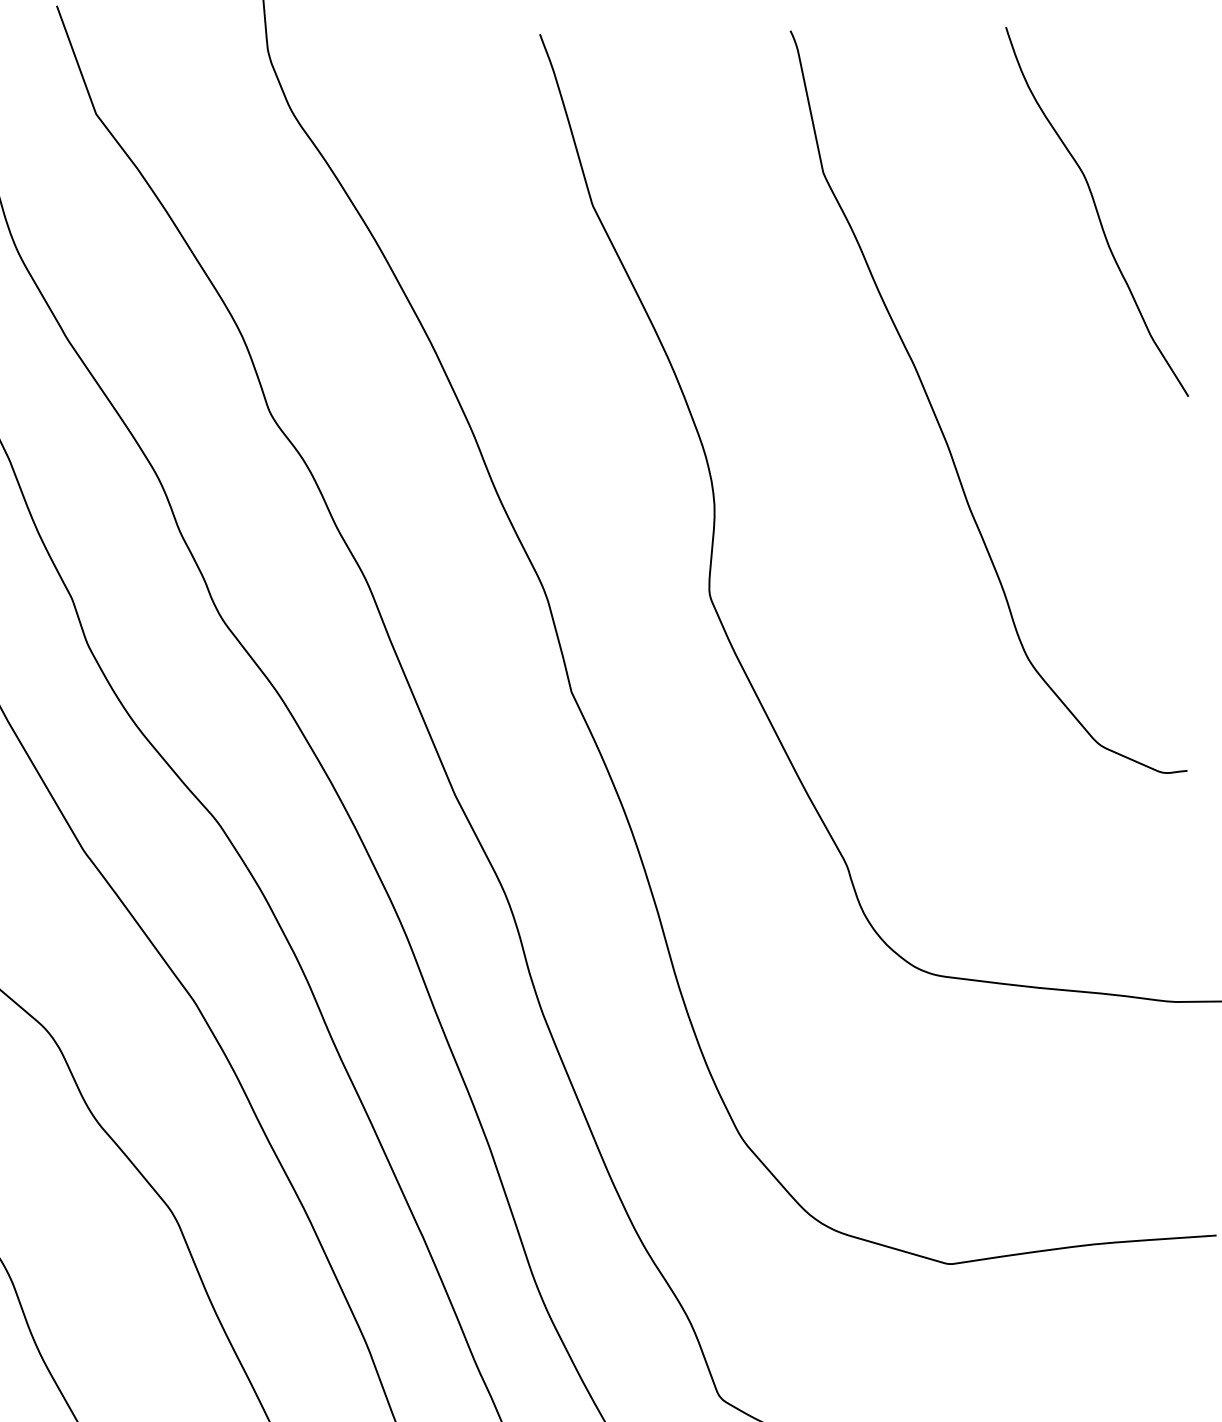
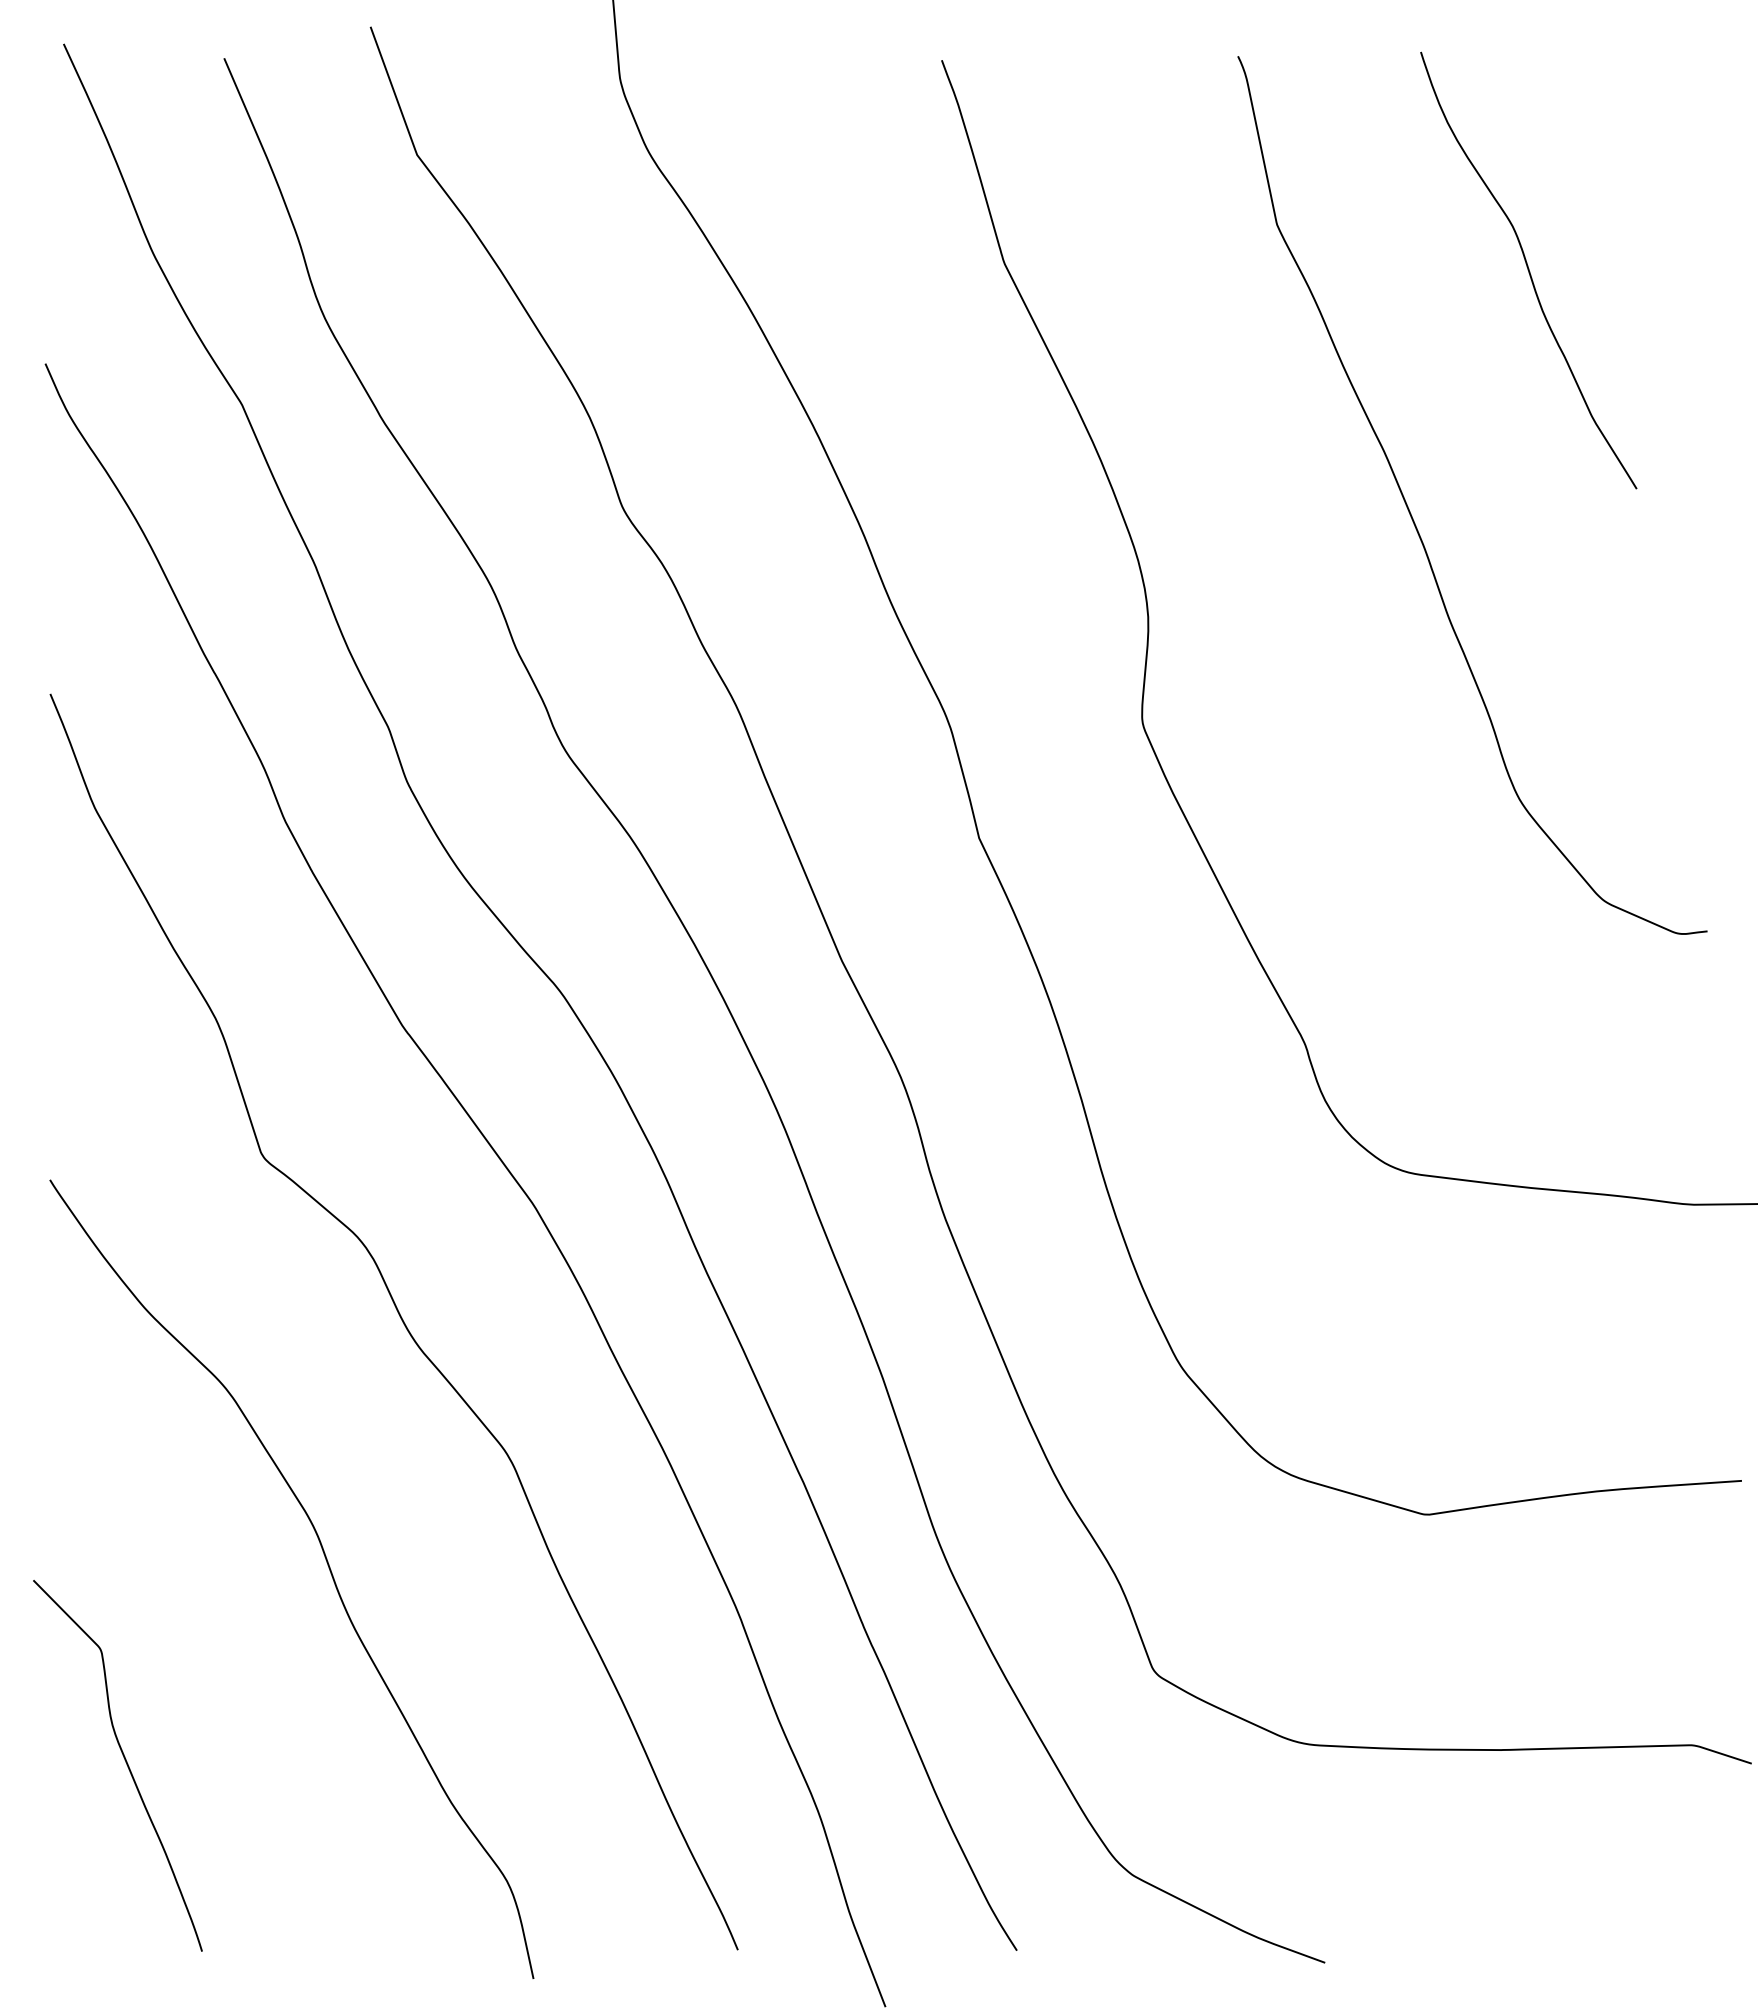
curve: (1096, 211) -> (1528, 270), moved

